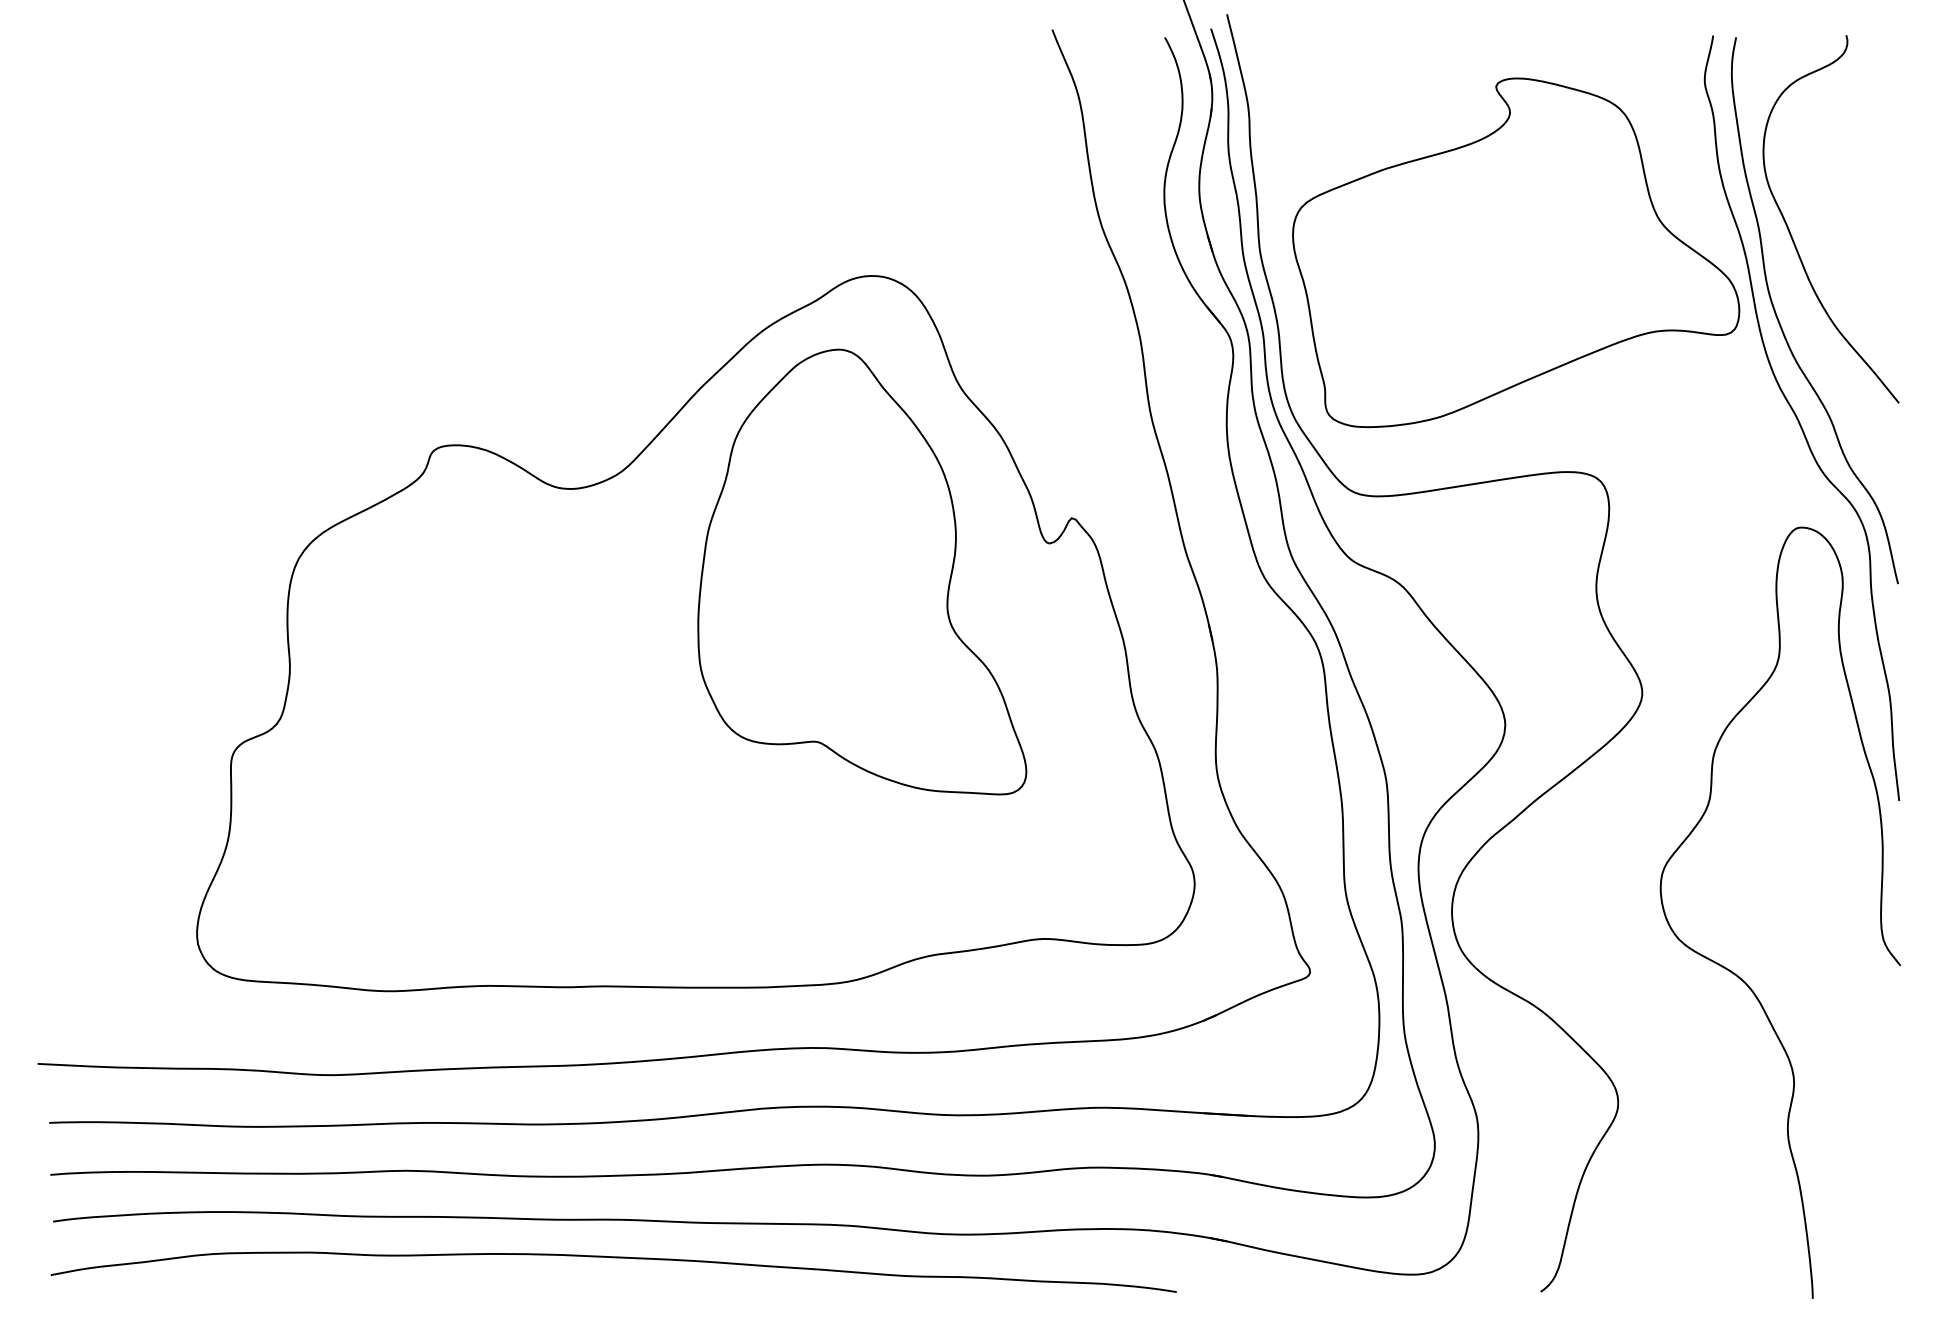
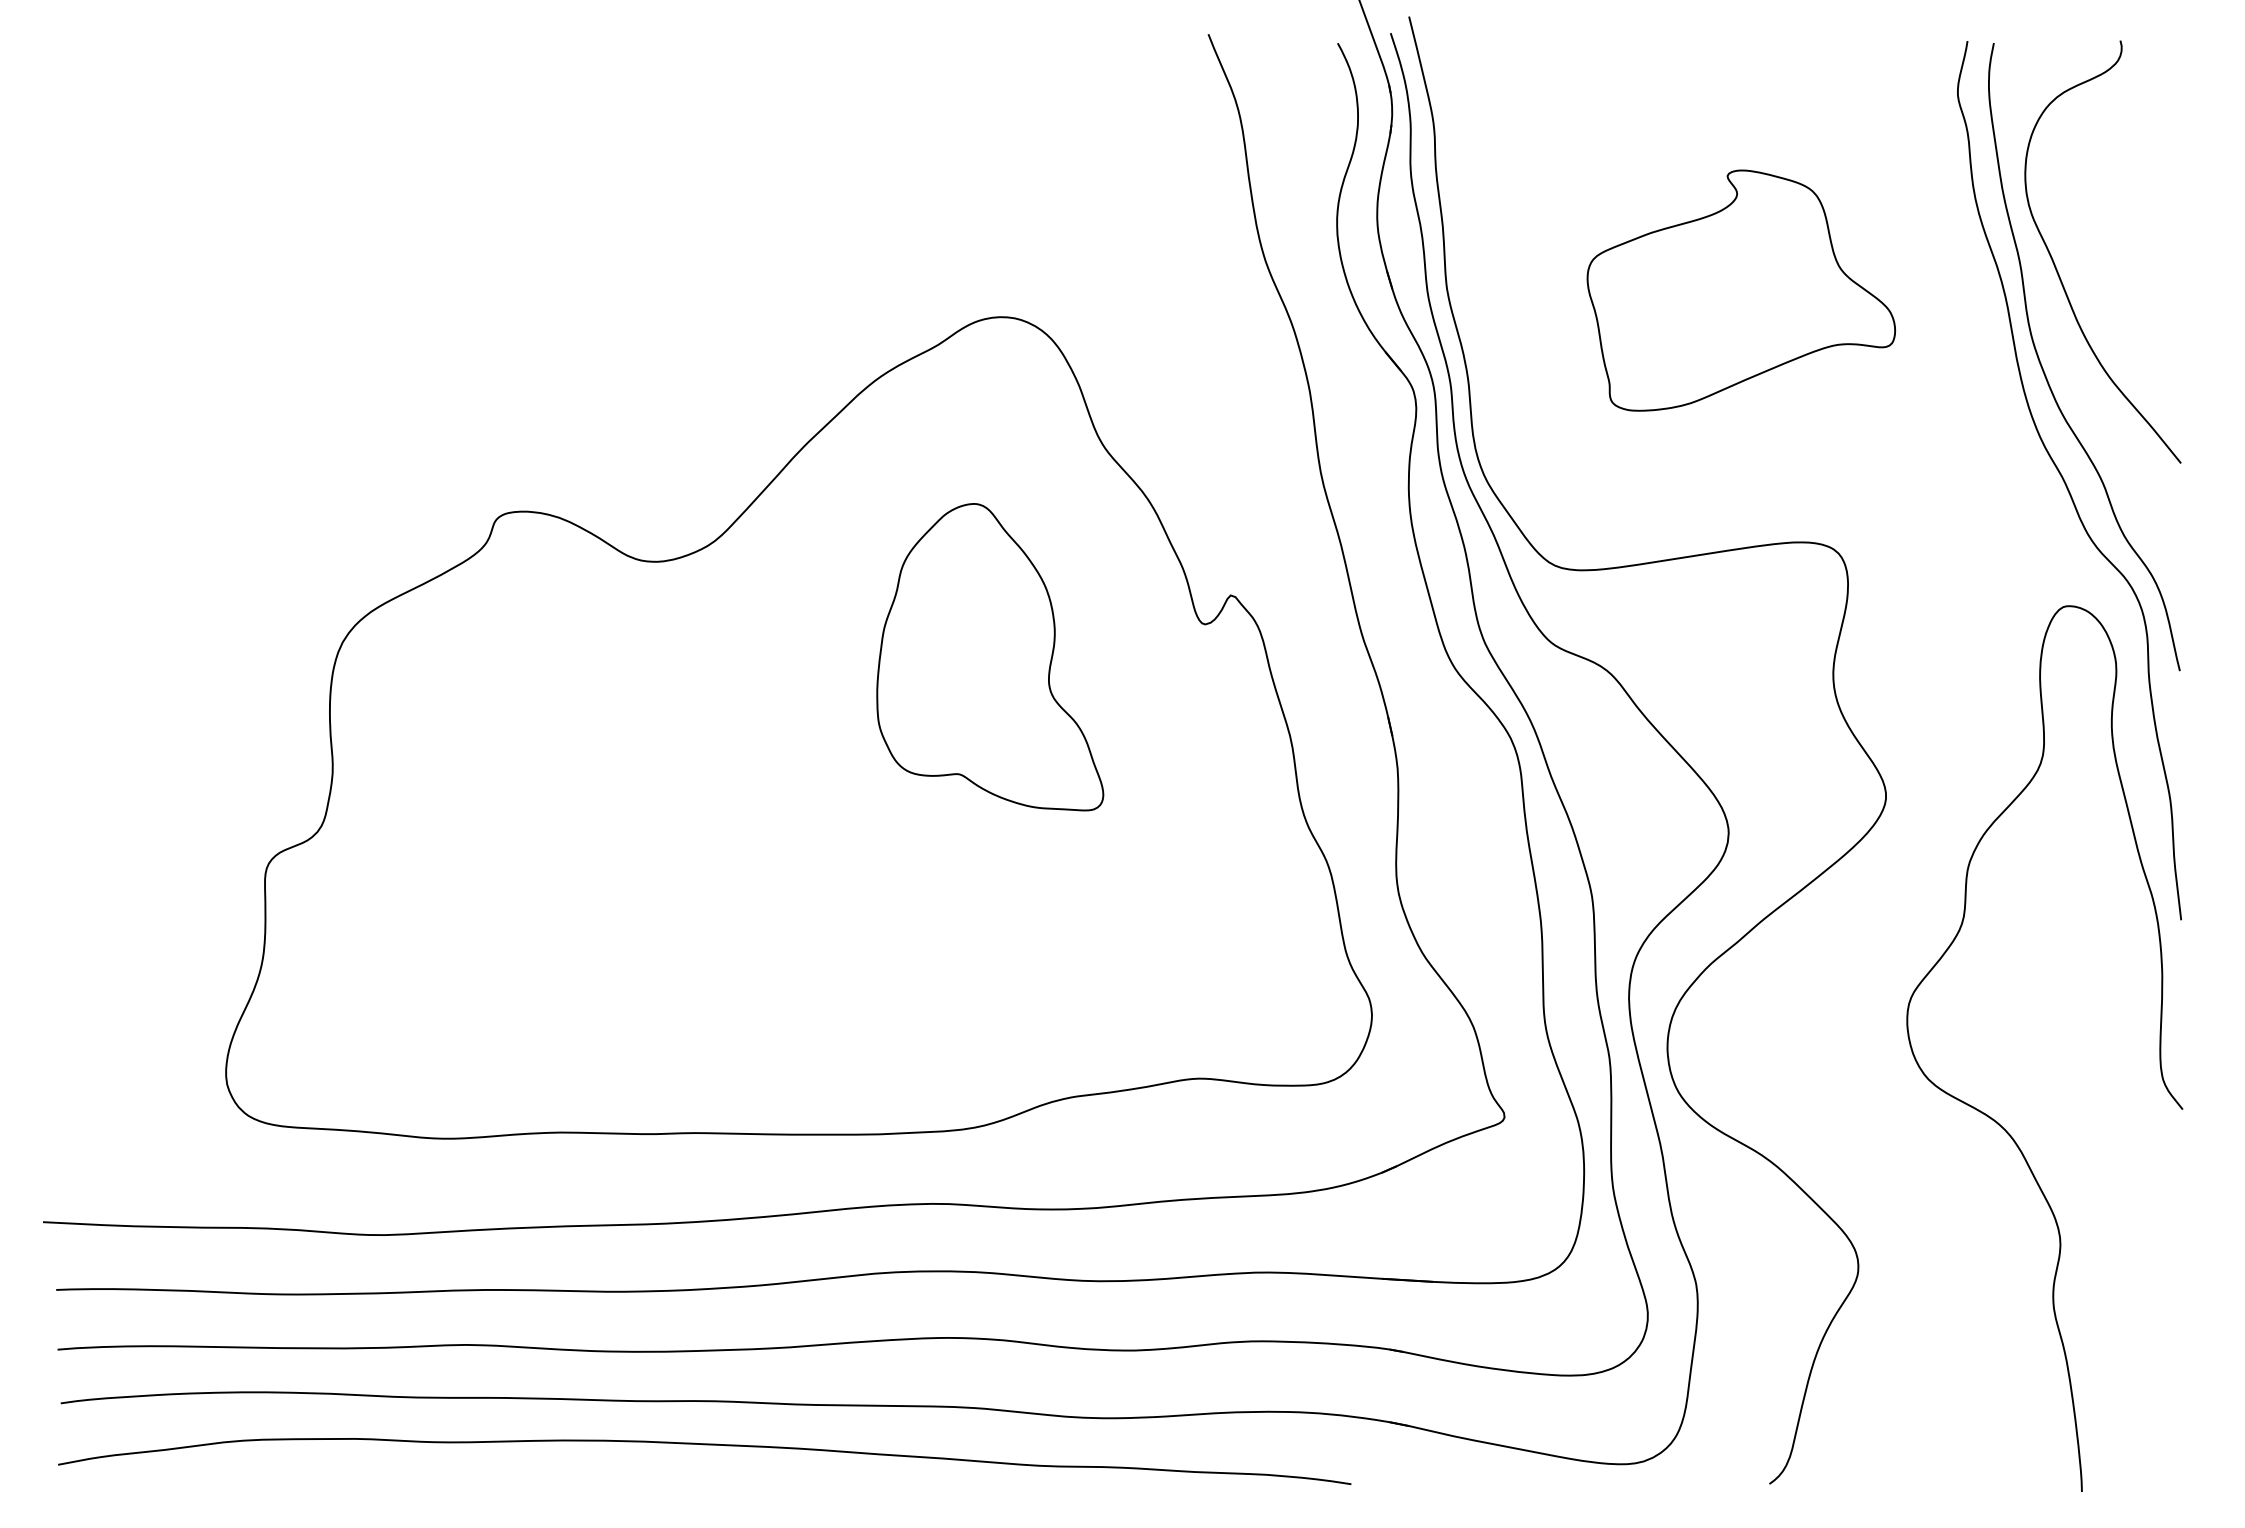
part: (1516, 252) -> (1741, 290), size x0.6
part: (862, 571) -> (990, 656), size x0.6

